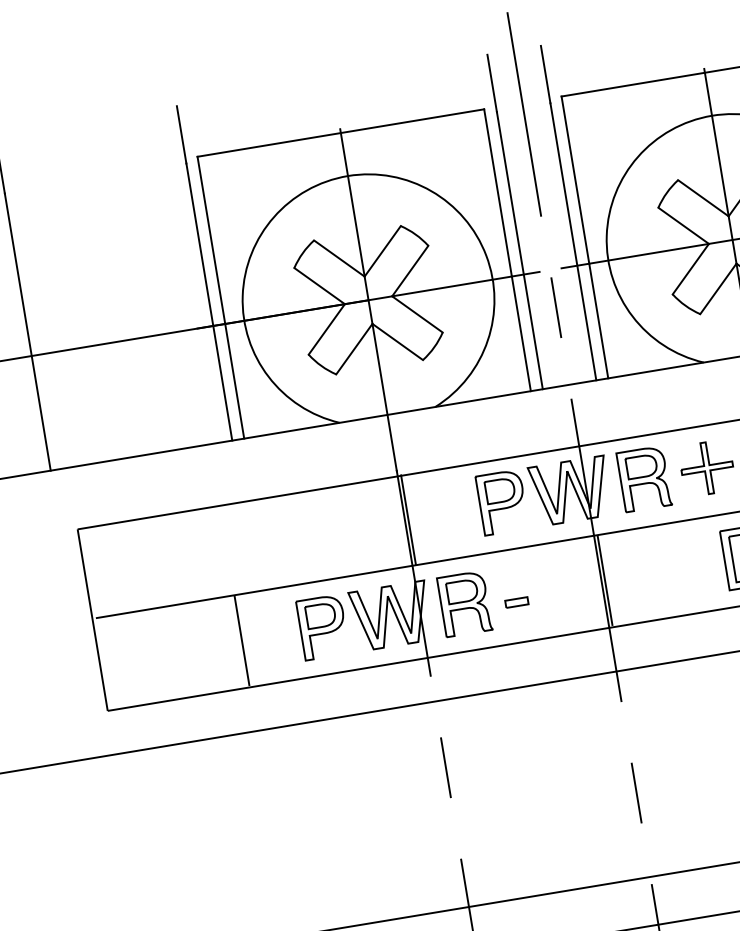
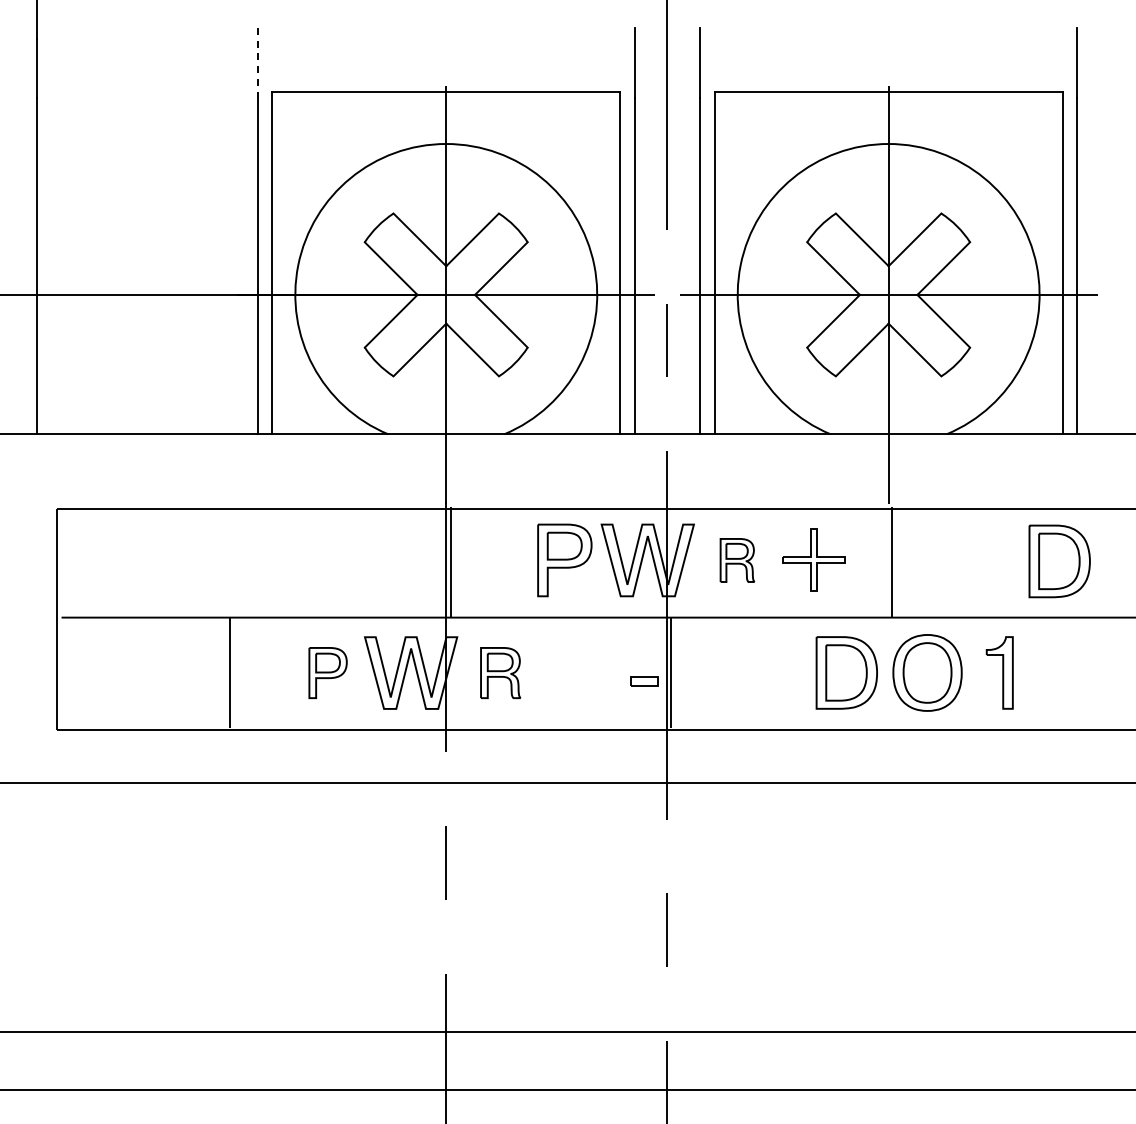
line: (181, 134) -> (257, 62), solid -> dashed
part: (644, 479) -> (737, 560), size x0.6
part: (516, 602) -> (644, 681), moved
part: (464, 603) -> (500, 672), size x0.7
part: (322, 627) -> (327, 672), size x0.7

